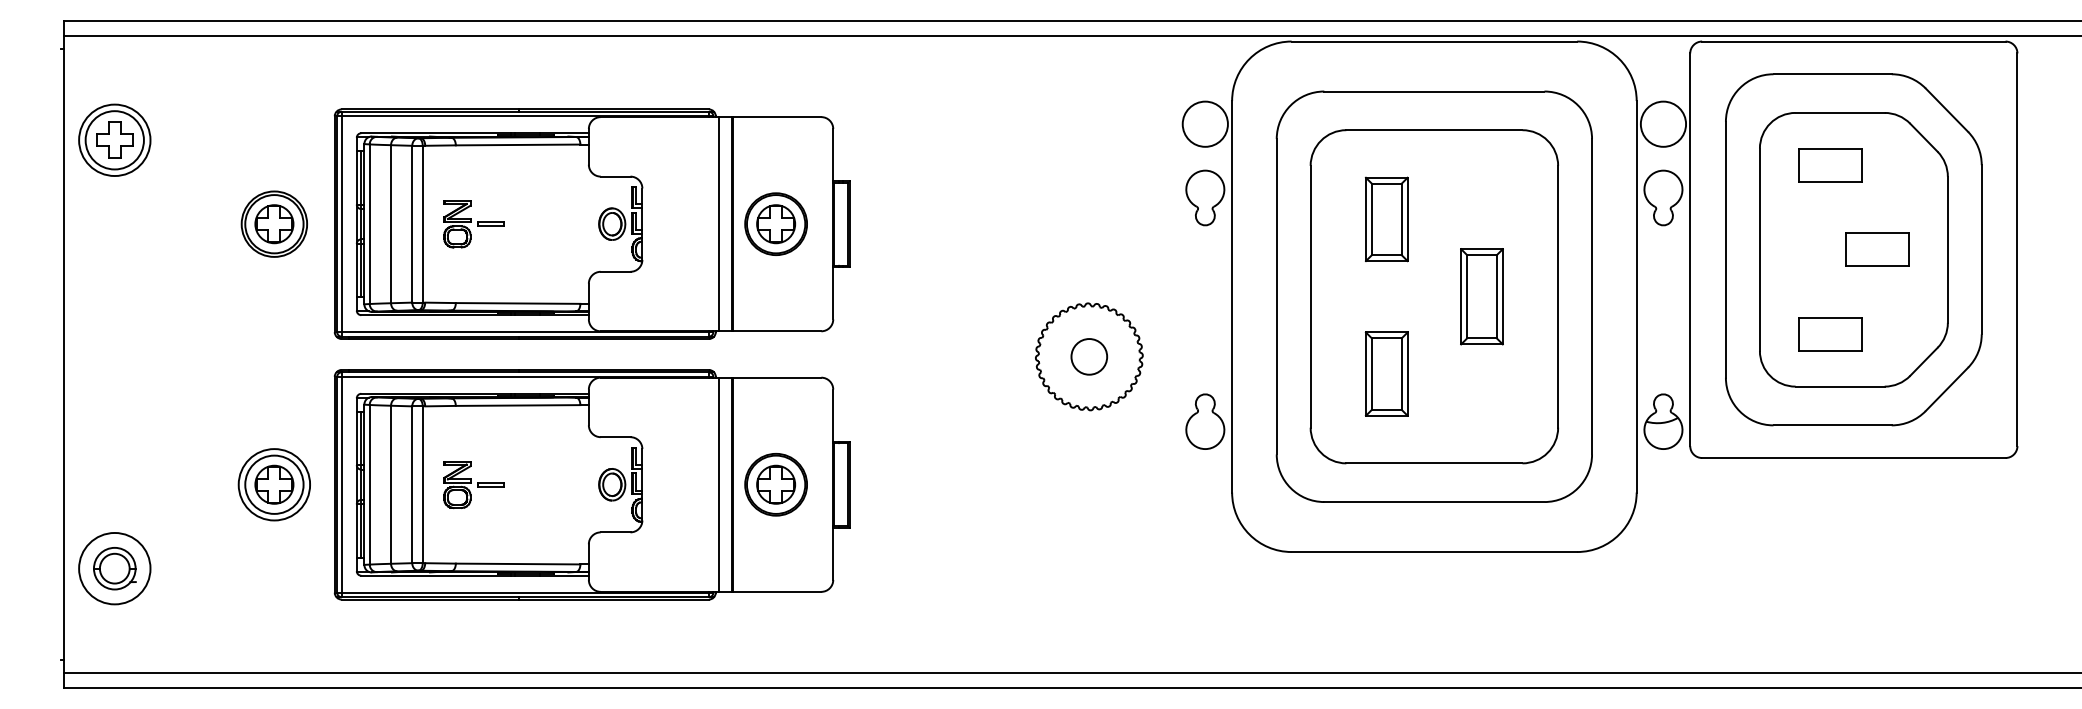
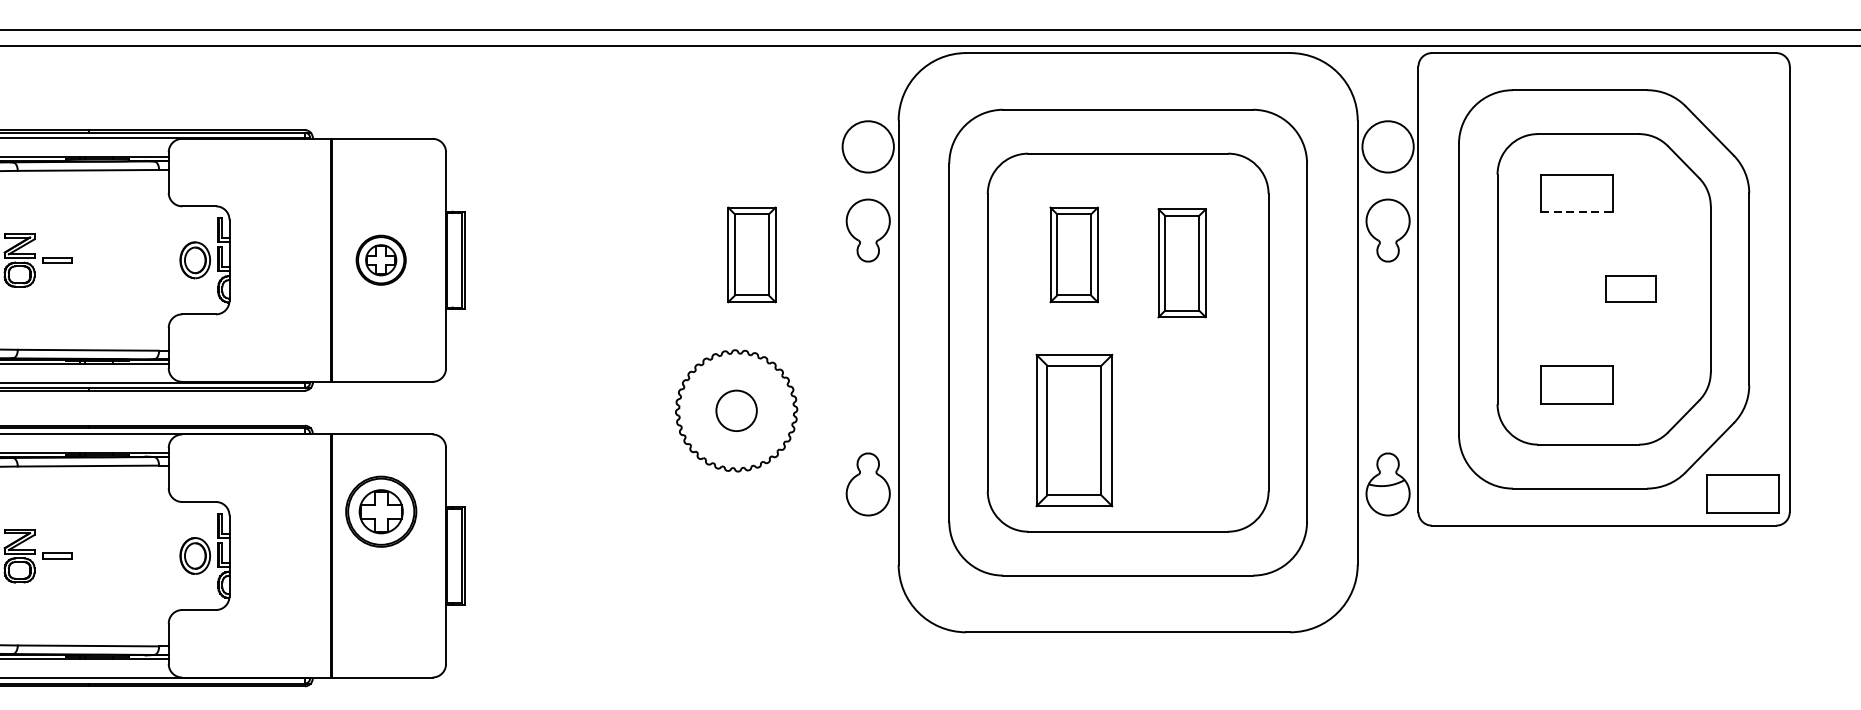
line: (1830, 181) -> (1577, 211), solid -> dashed
part: (1102, 219) -> (751, 254), added
part: (775, 223) -> (380, 259), size x0.7
line: (718, 224) -> (315, 260), removed
part: (1877, 249) -> (1630, 289), size x0.7
part: (1481, 296) -> (1181, 262), moved
part: (1386, 373) -> (1073, 429), size x1.6
part: (1976, 430) -> (1743, 494), added
line: (718, 484) -> (315, 555), removed
part: (775, 484) -> (380, 511), moved

